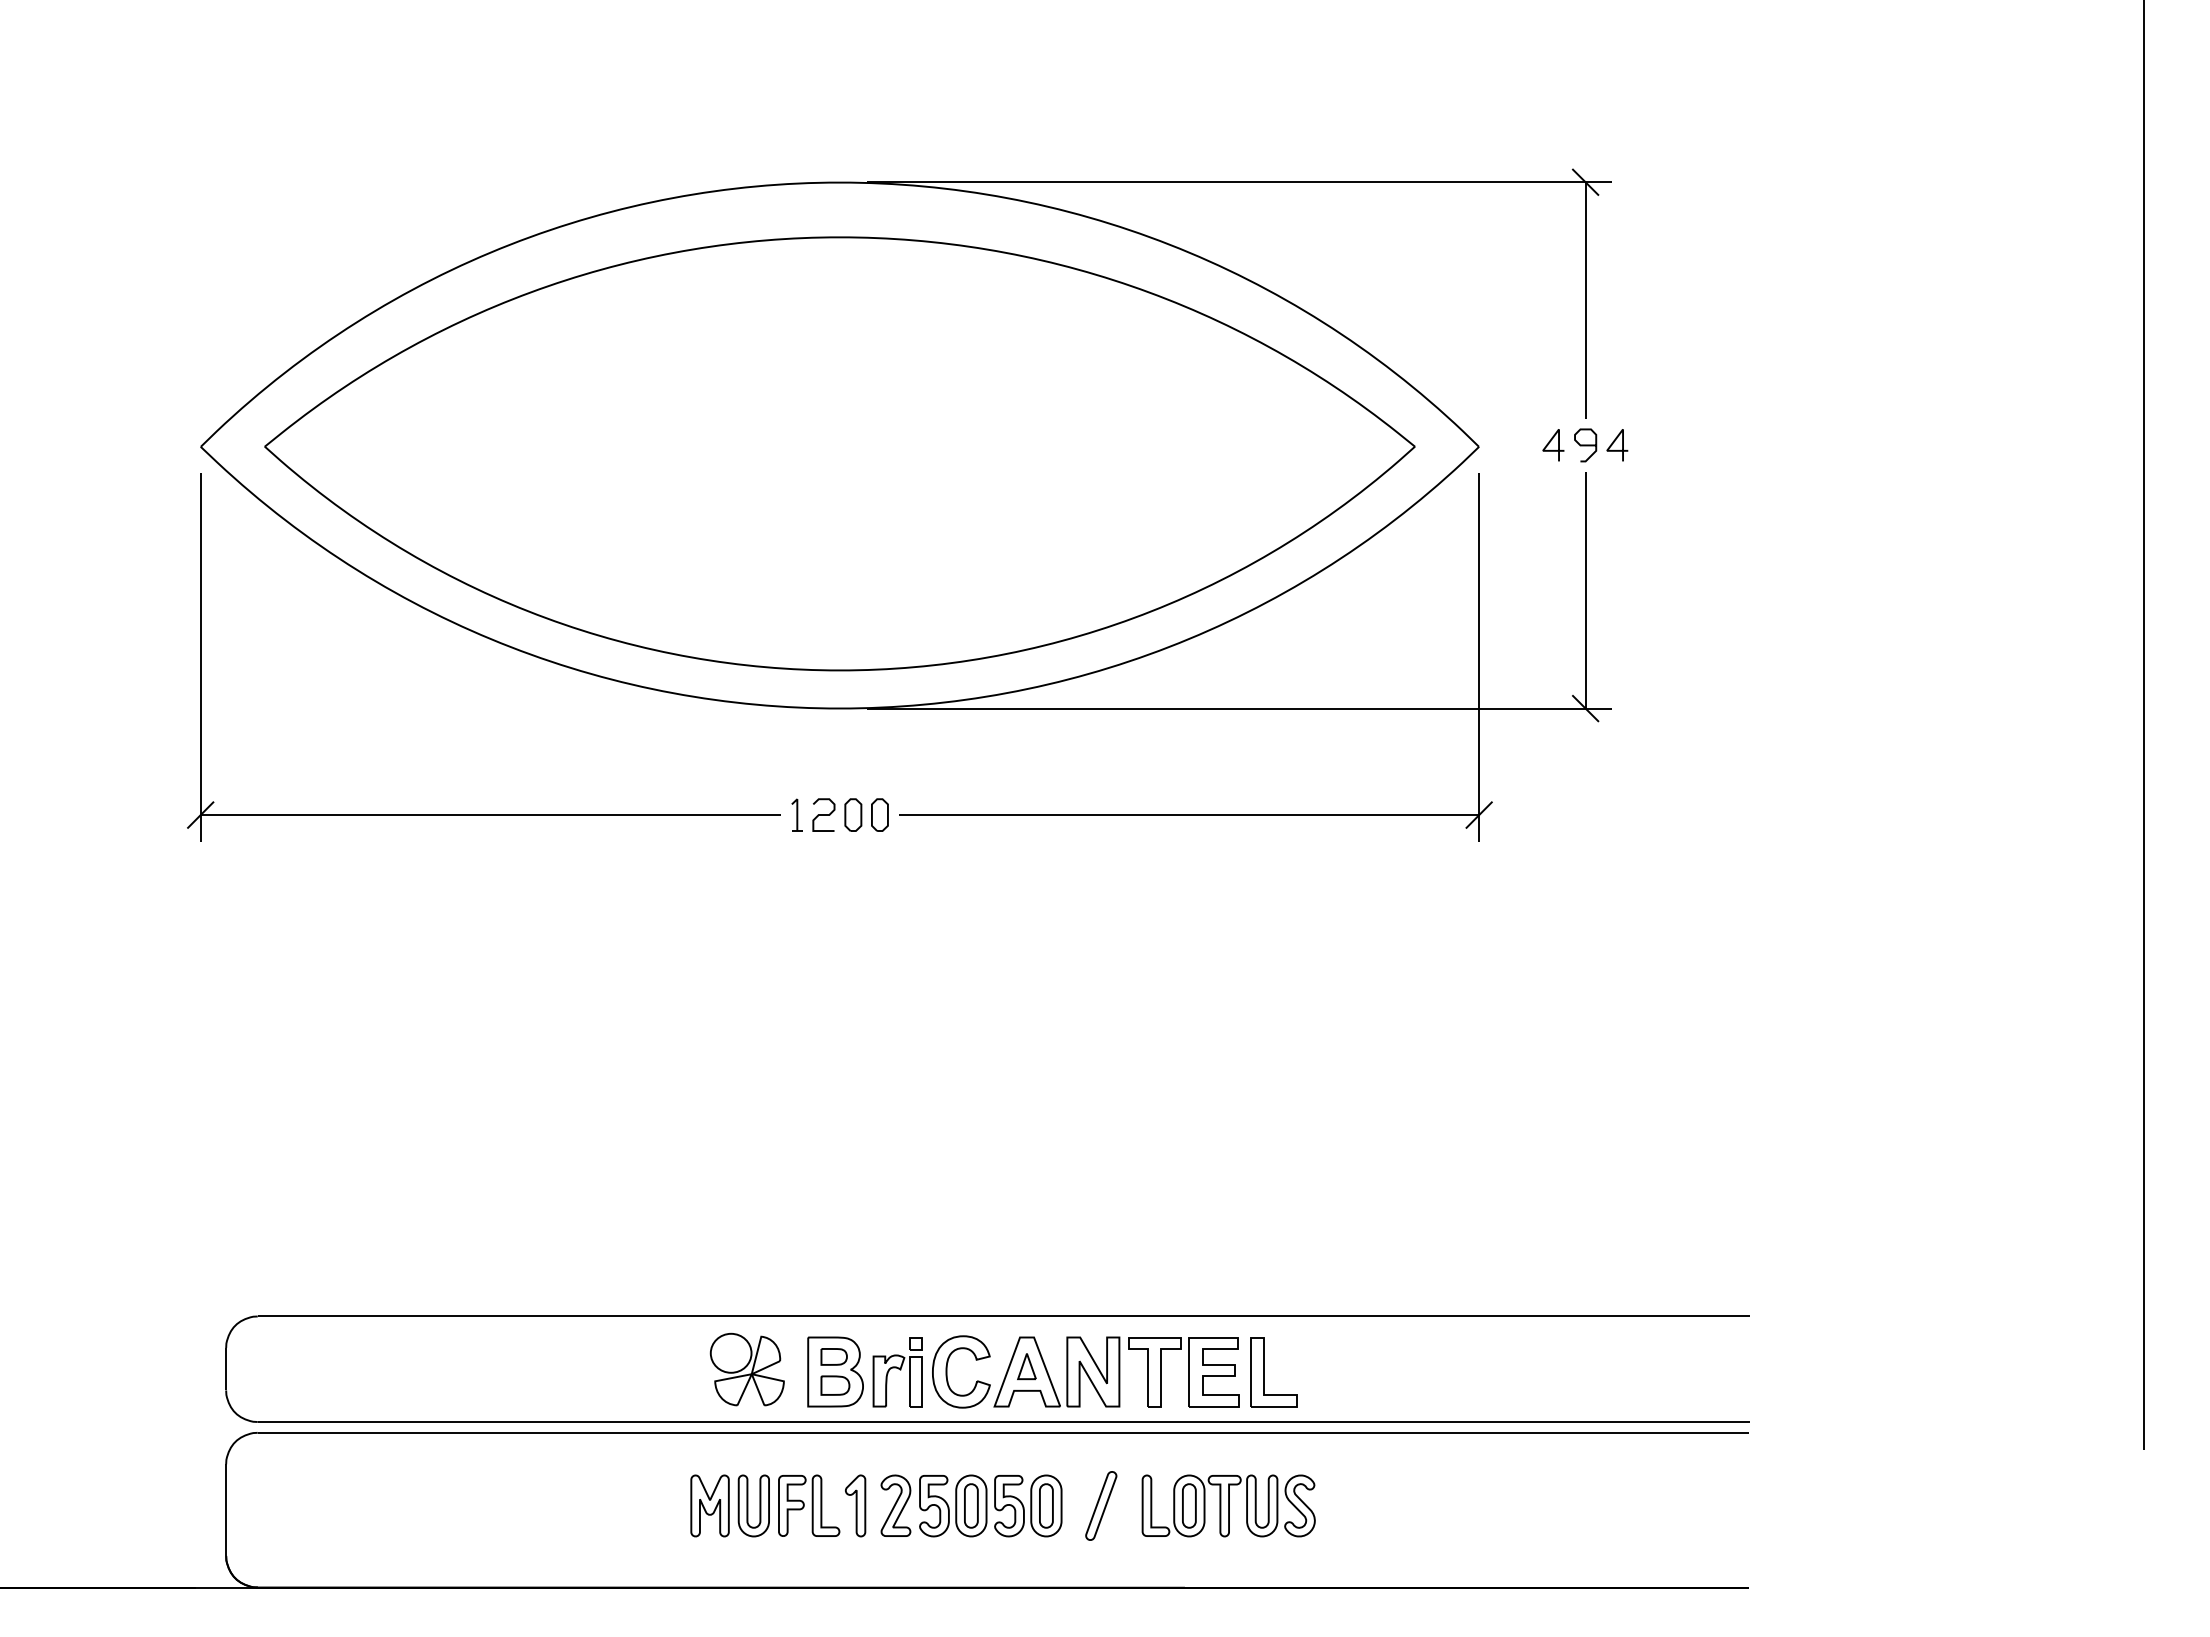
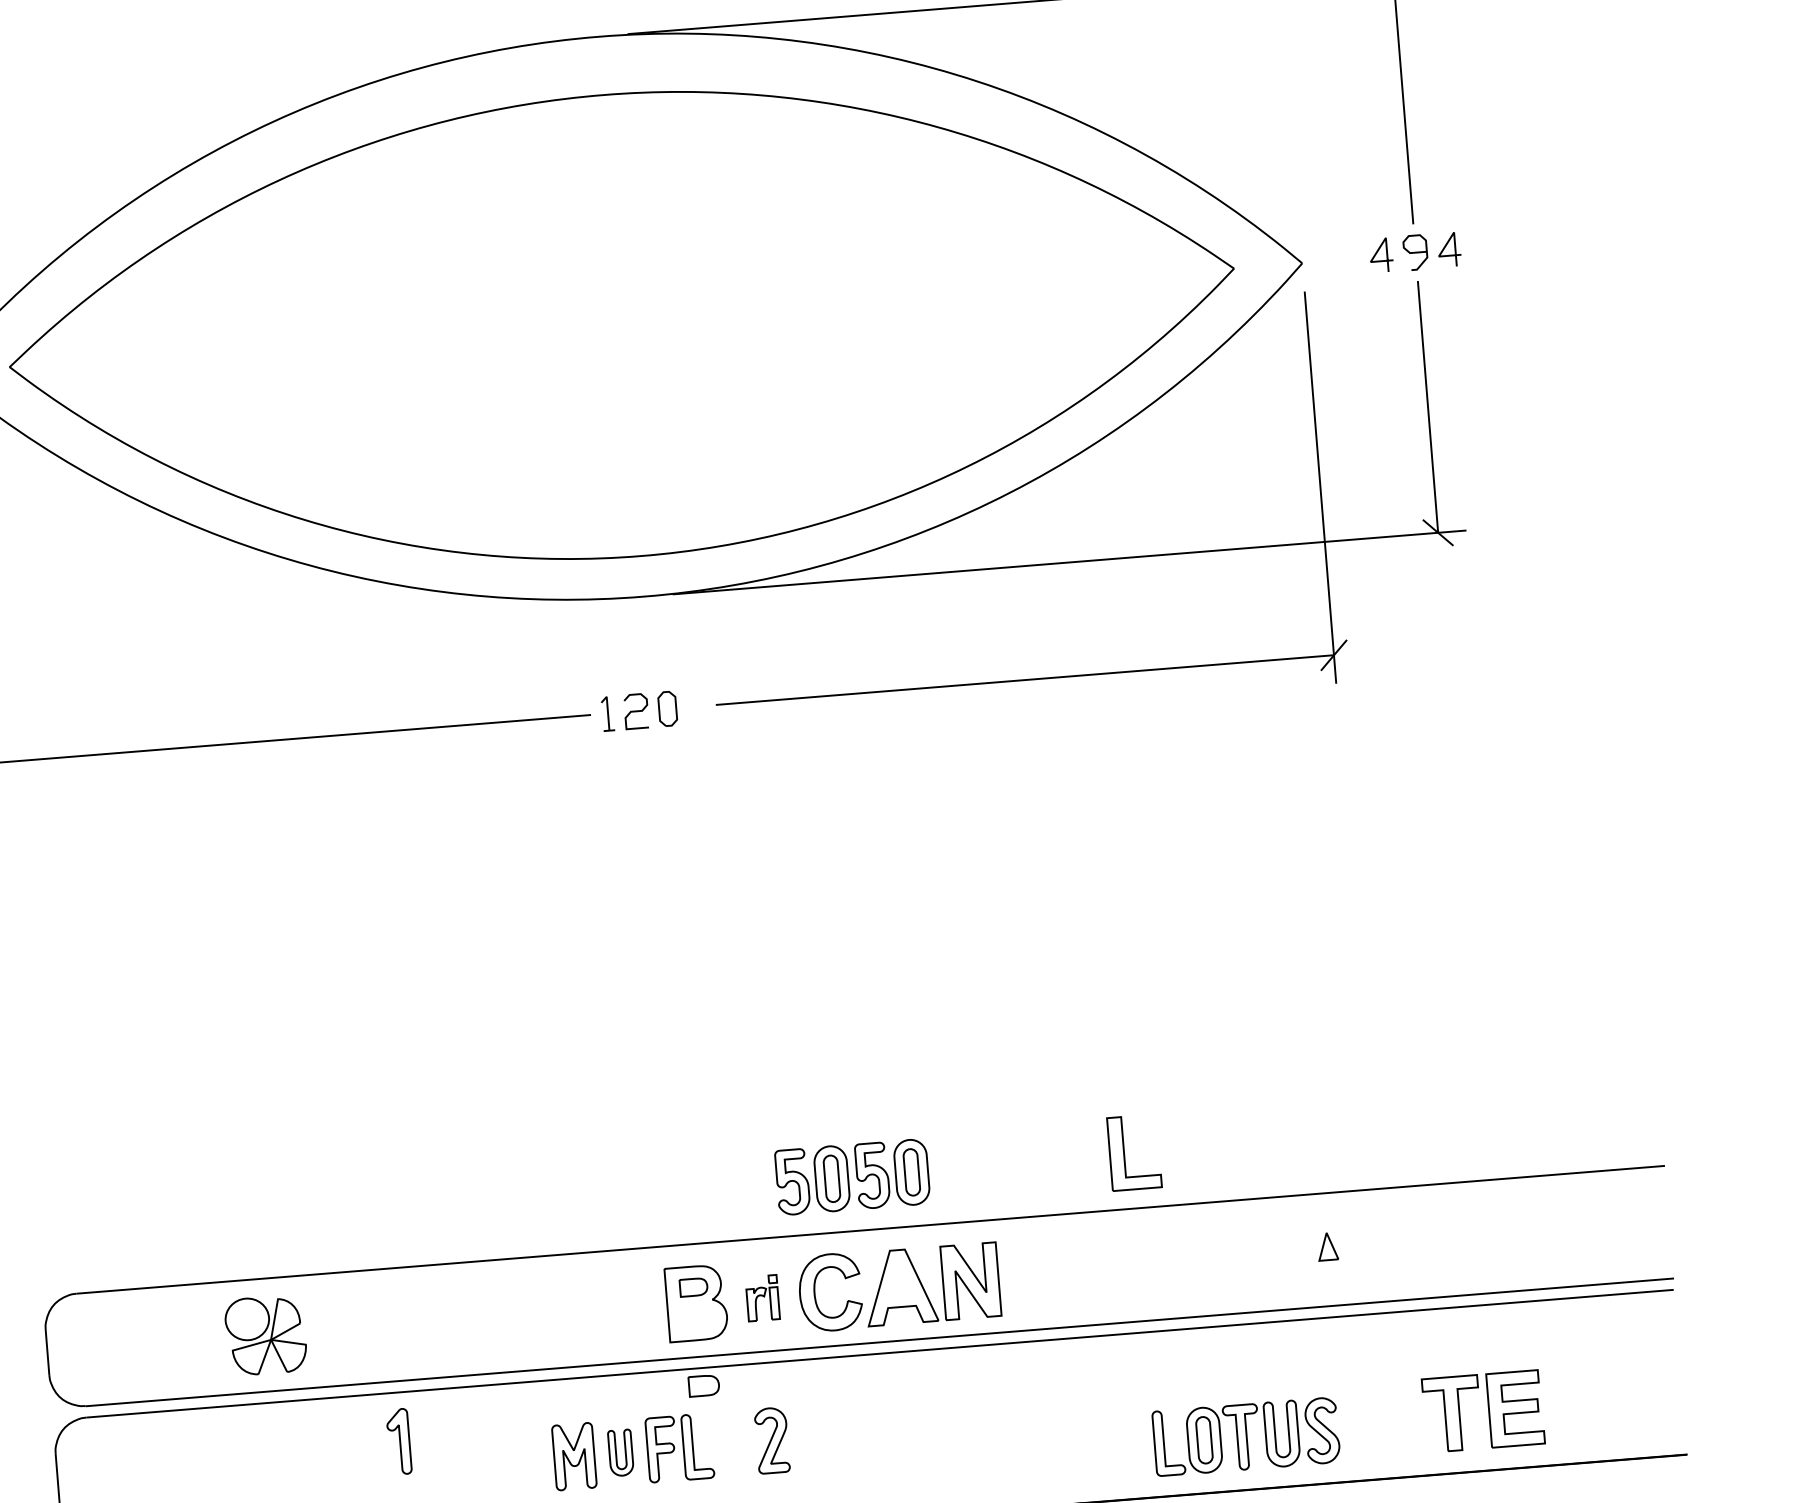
part: (879, 814) -> (695, 706), removed
part: (1026, 1366) -> (1327, 1246), moved
part: (746, 1369) -> (265, 1335), moved
part: (897, 1372) -> (762, 1298), size x0.6
part: (1183, 1372) -> (1483, 1411), moved
part: (1264, 1372) -> (1124, 1153), moved
part: (835, 1385) -> (704, 1385), moved
part: (753, 1505) -> (620, 1452), size x0.7
part: (855, 1505) -> (398, 1441), moved
part: (990, 1505) -> (852, 1176), moved
part: (1101, 1505) -> (991, 1422), removed
part: (1228, 1505) -> (1246, 1436), moved

